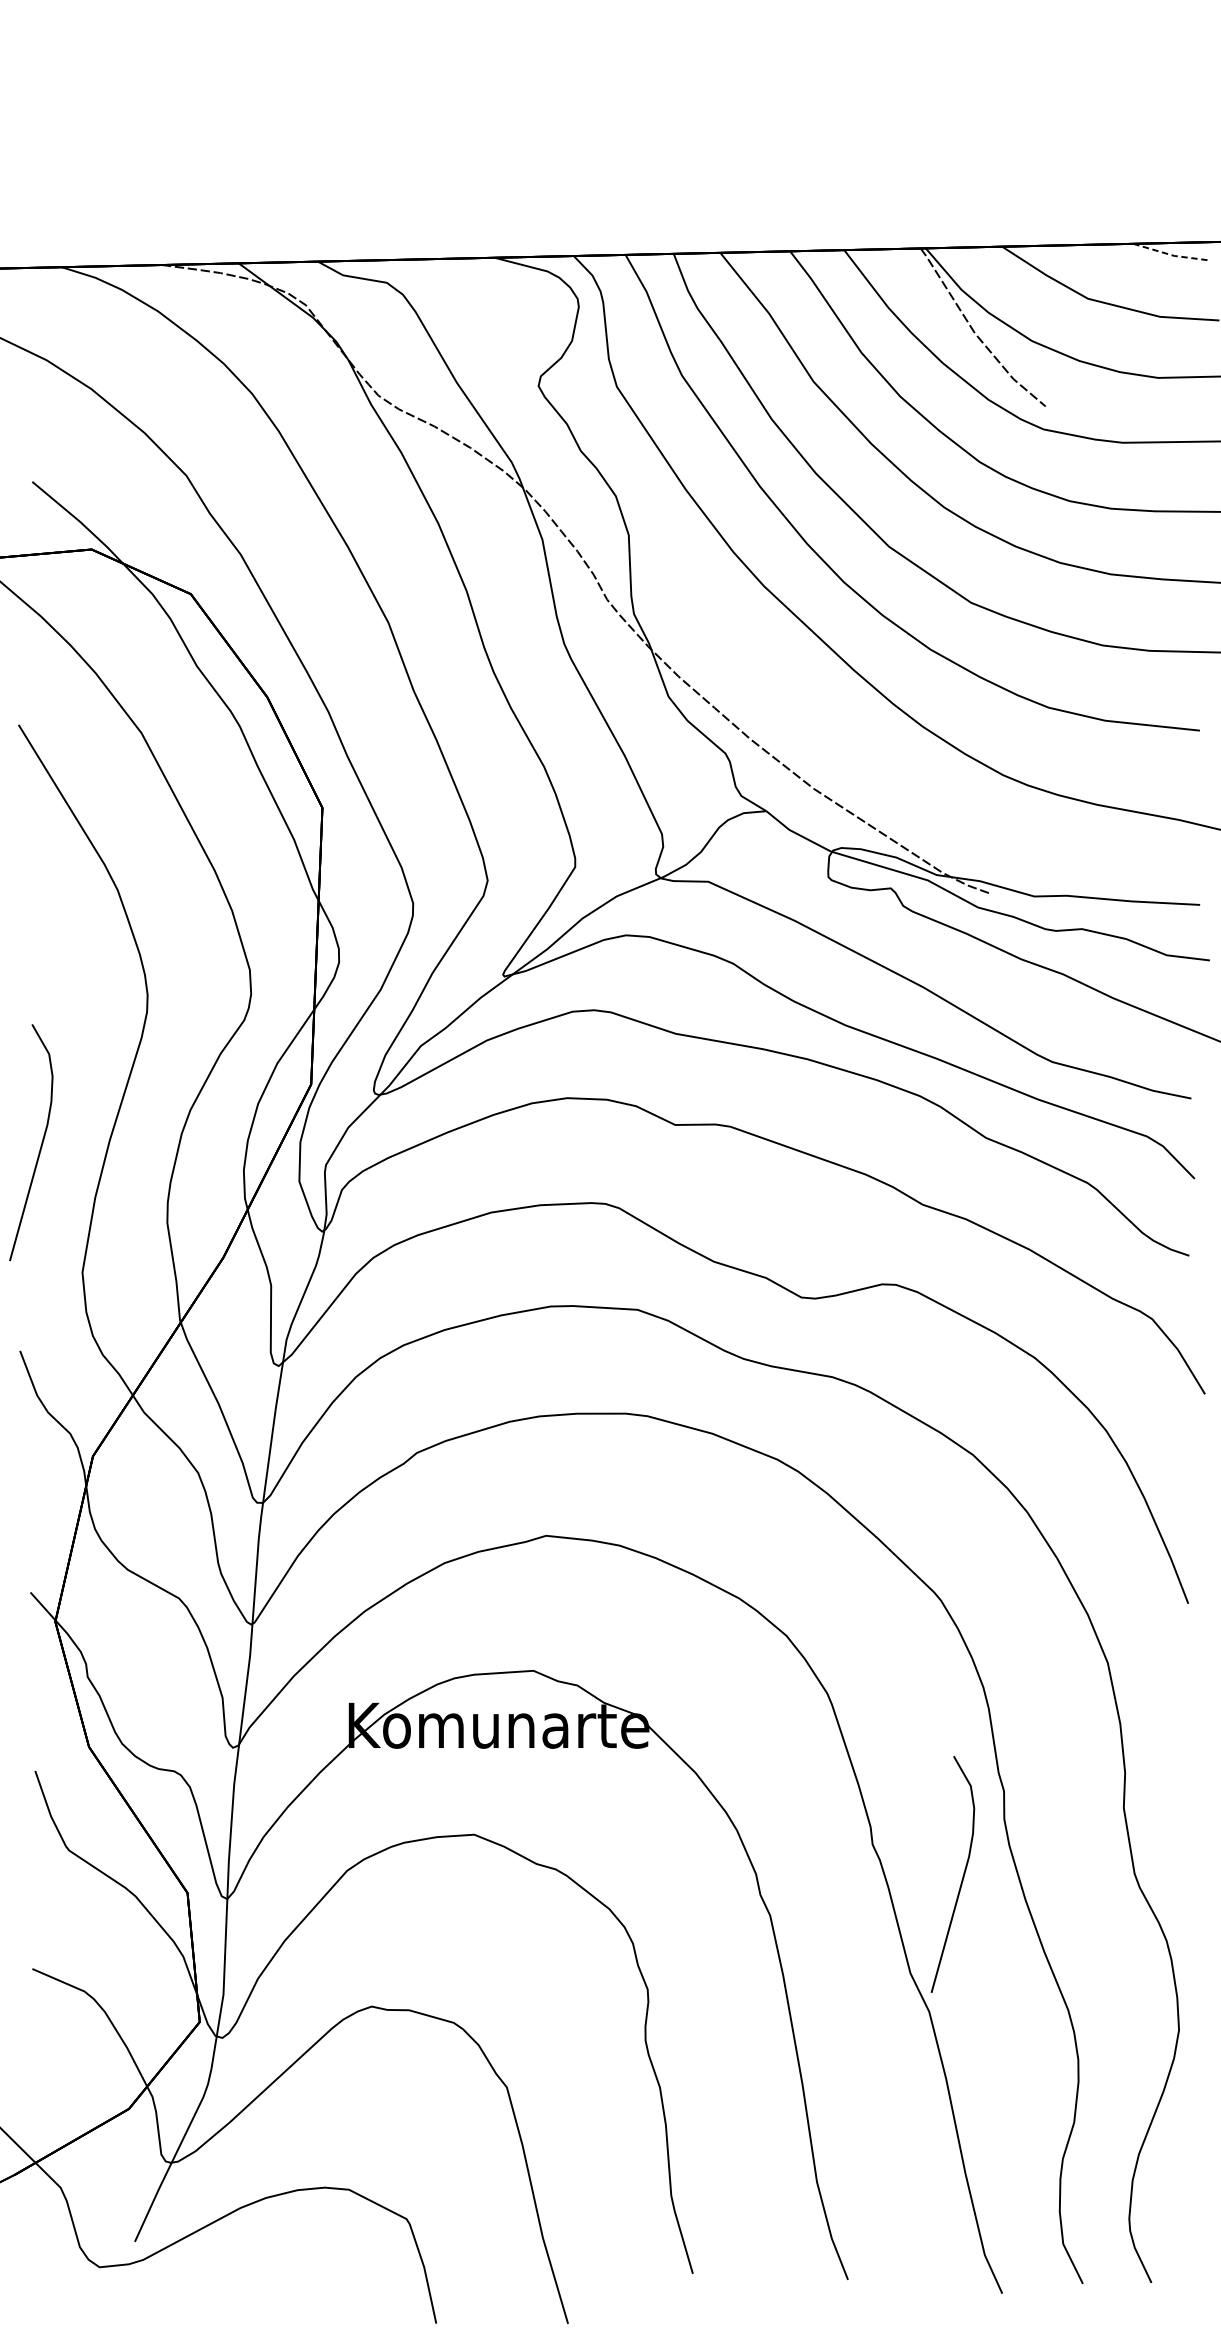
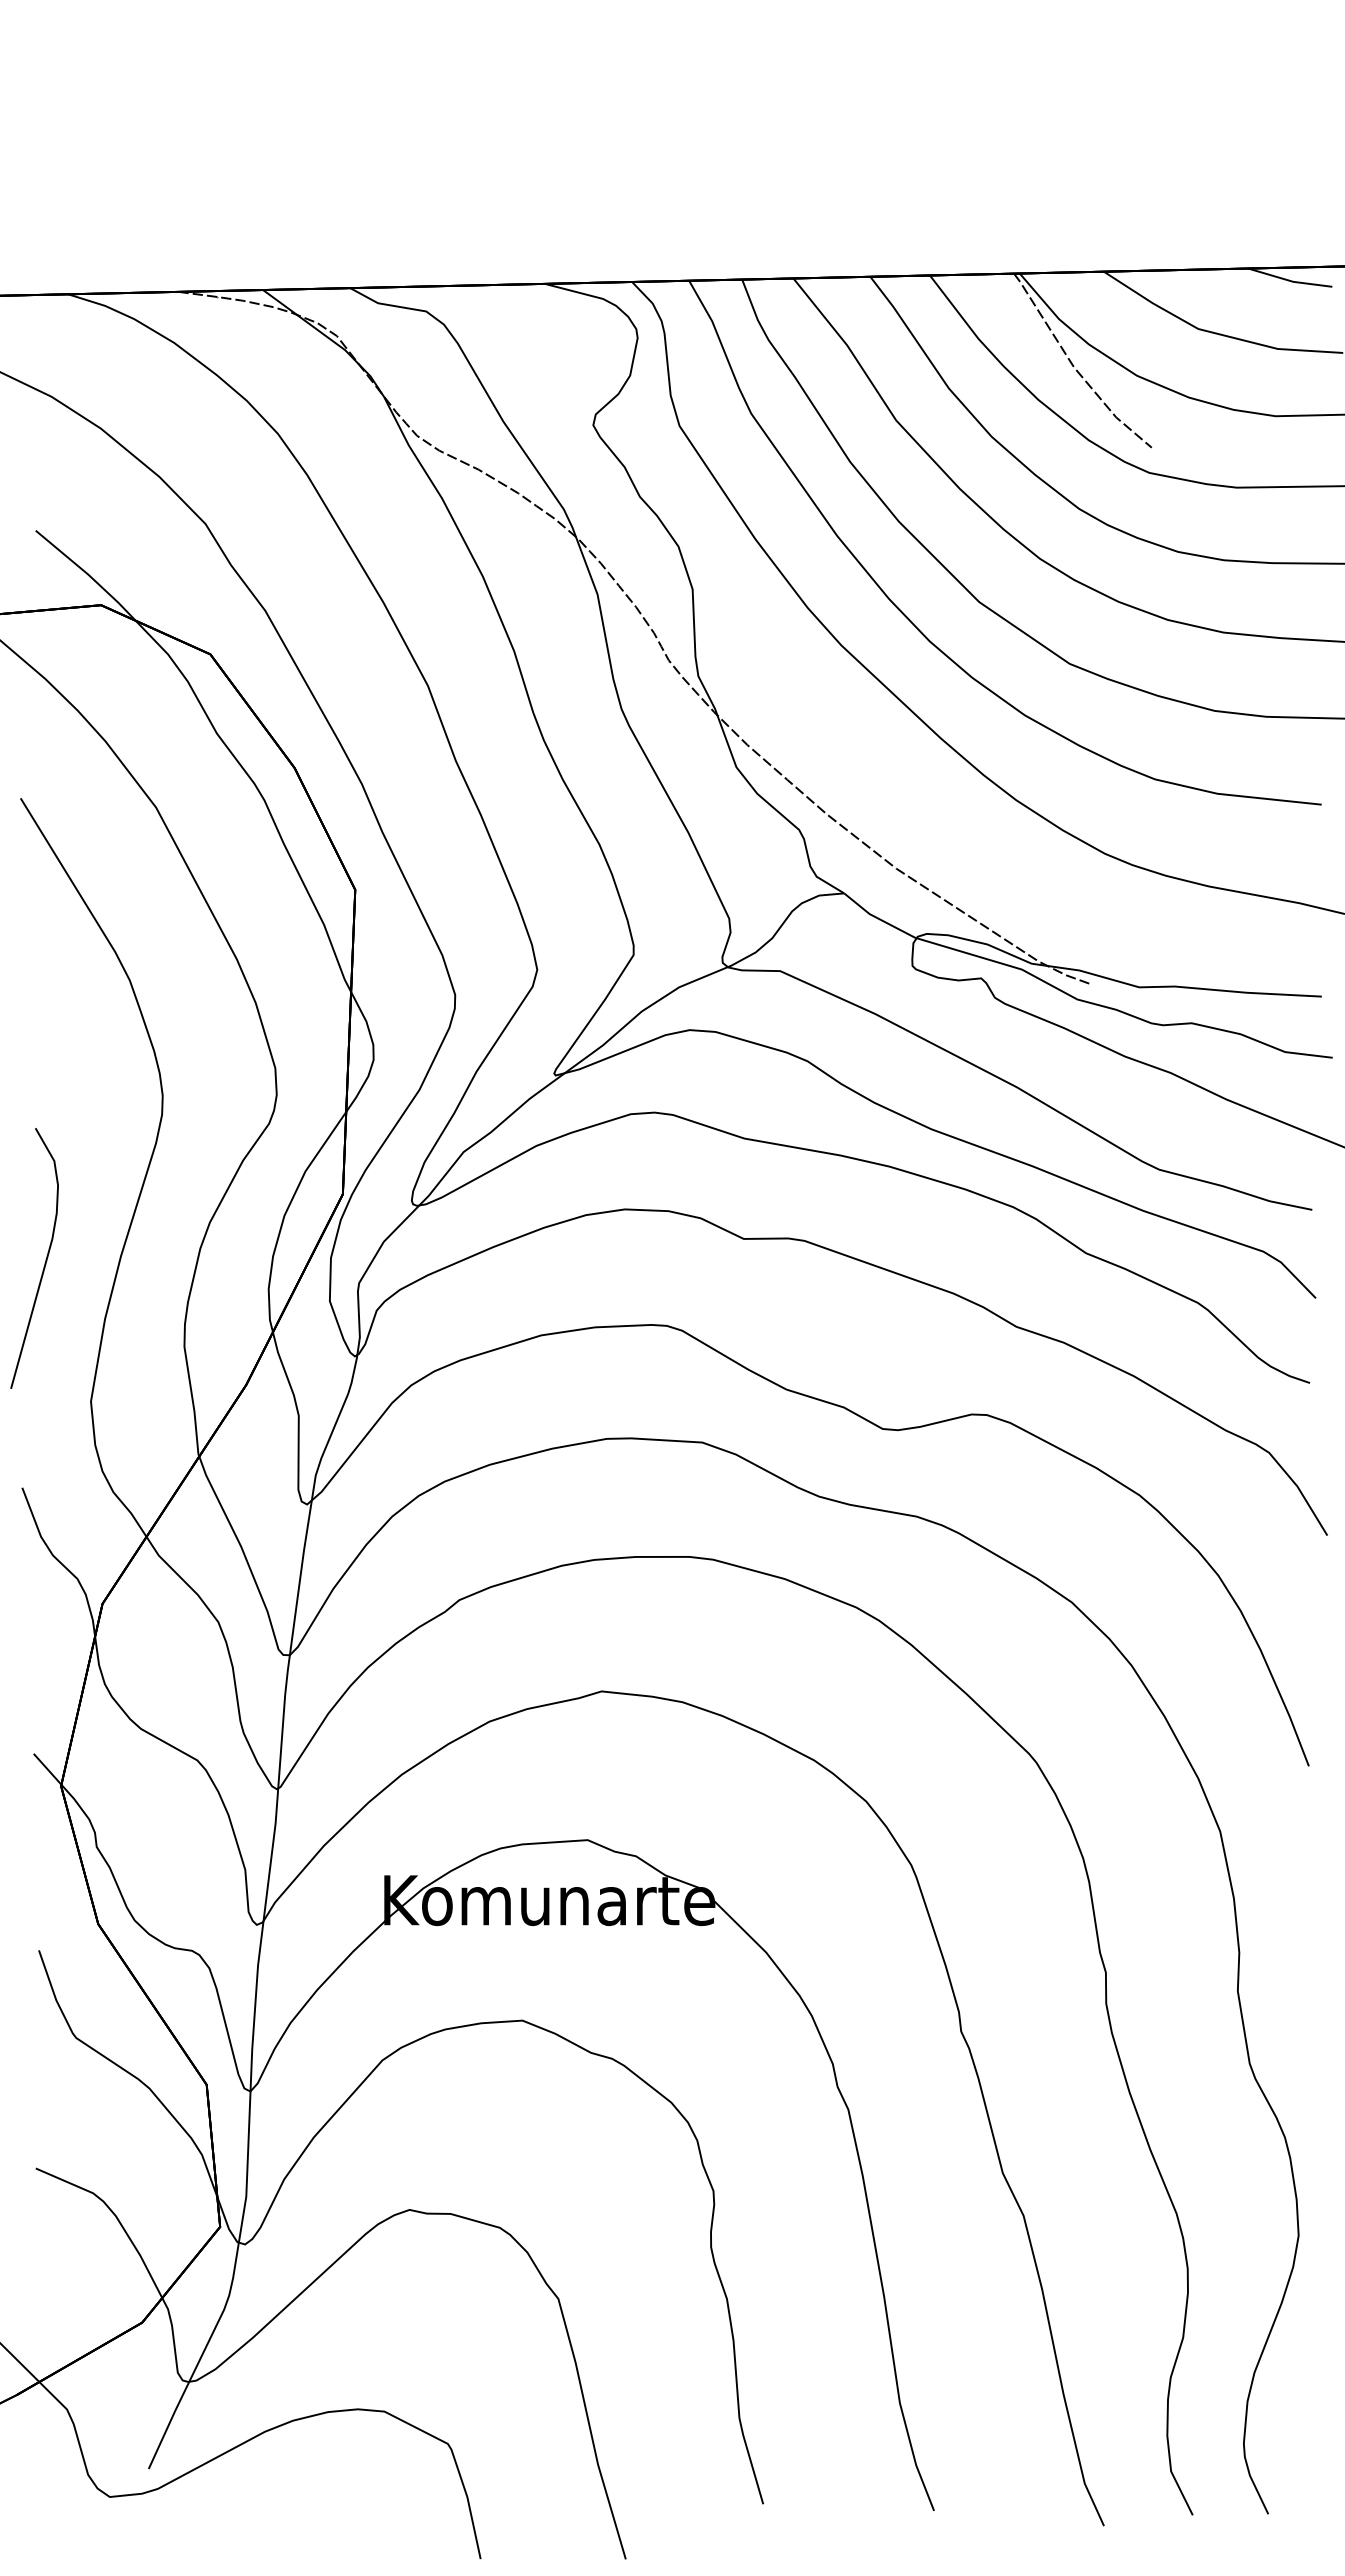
line: (1171, 255) -> (1290, 281), dashed -> solid
curve: (962, 1875) -> (1060, 2065), removed

